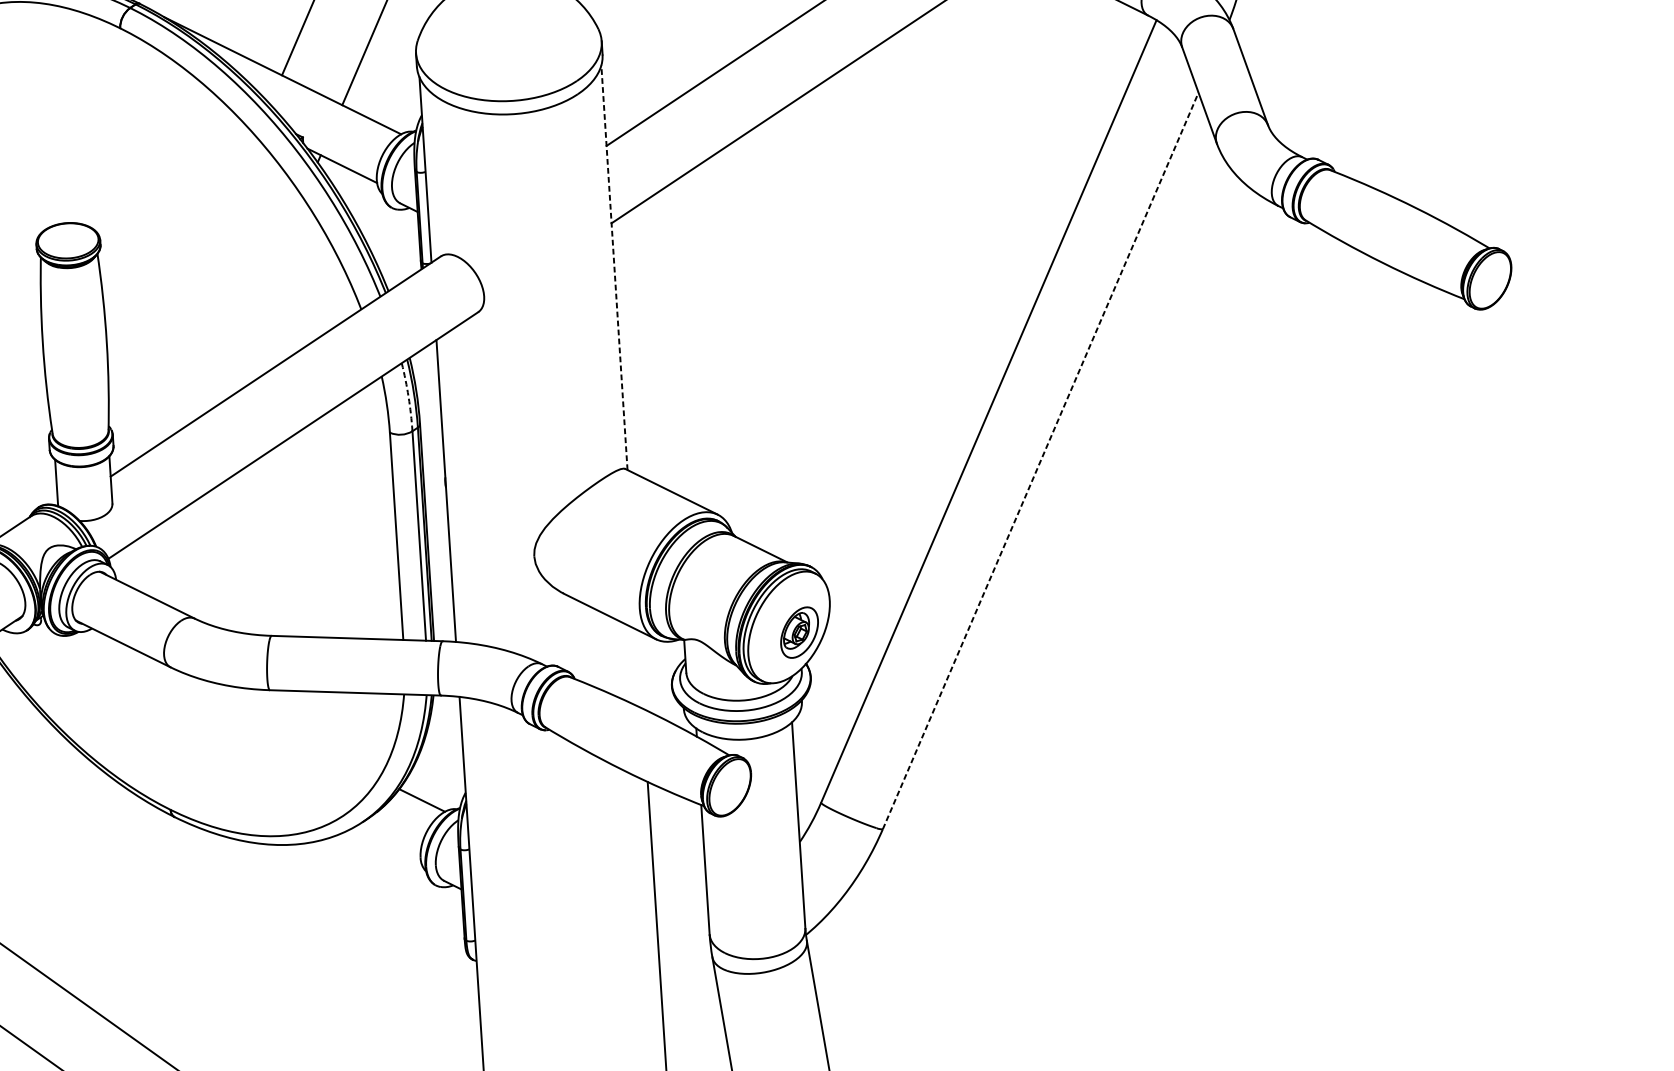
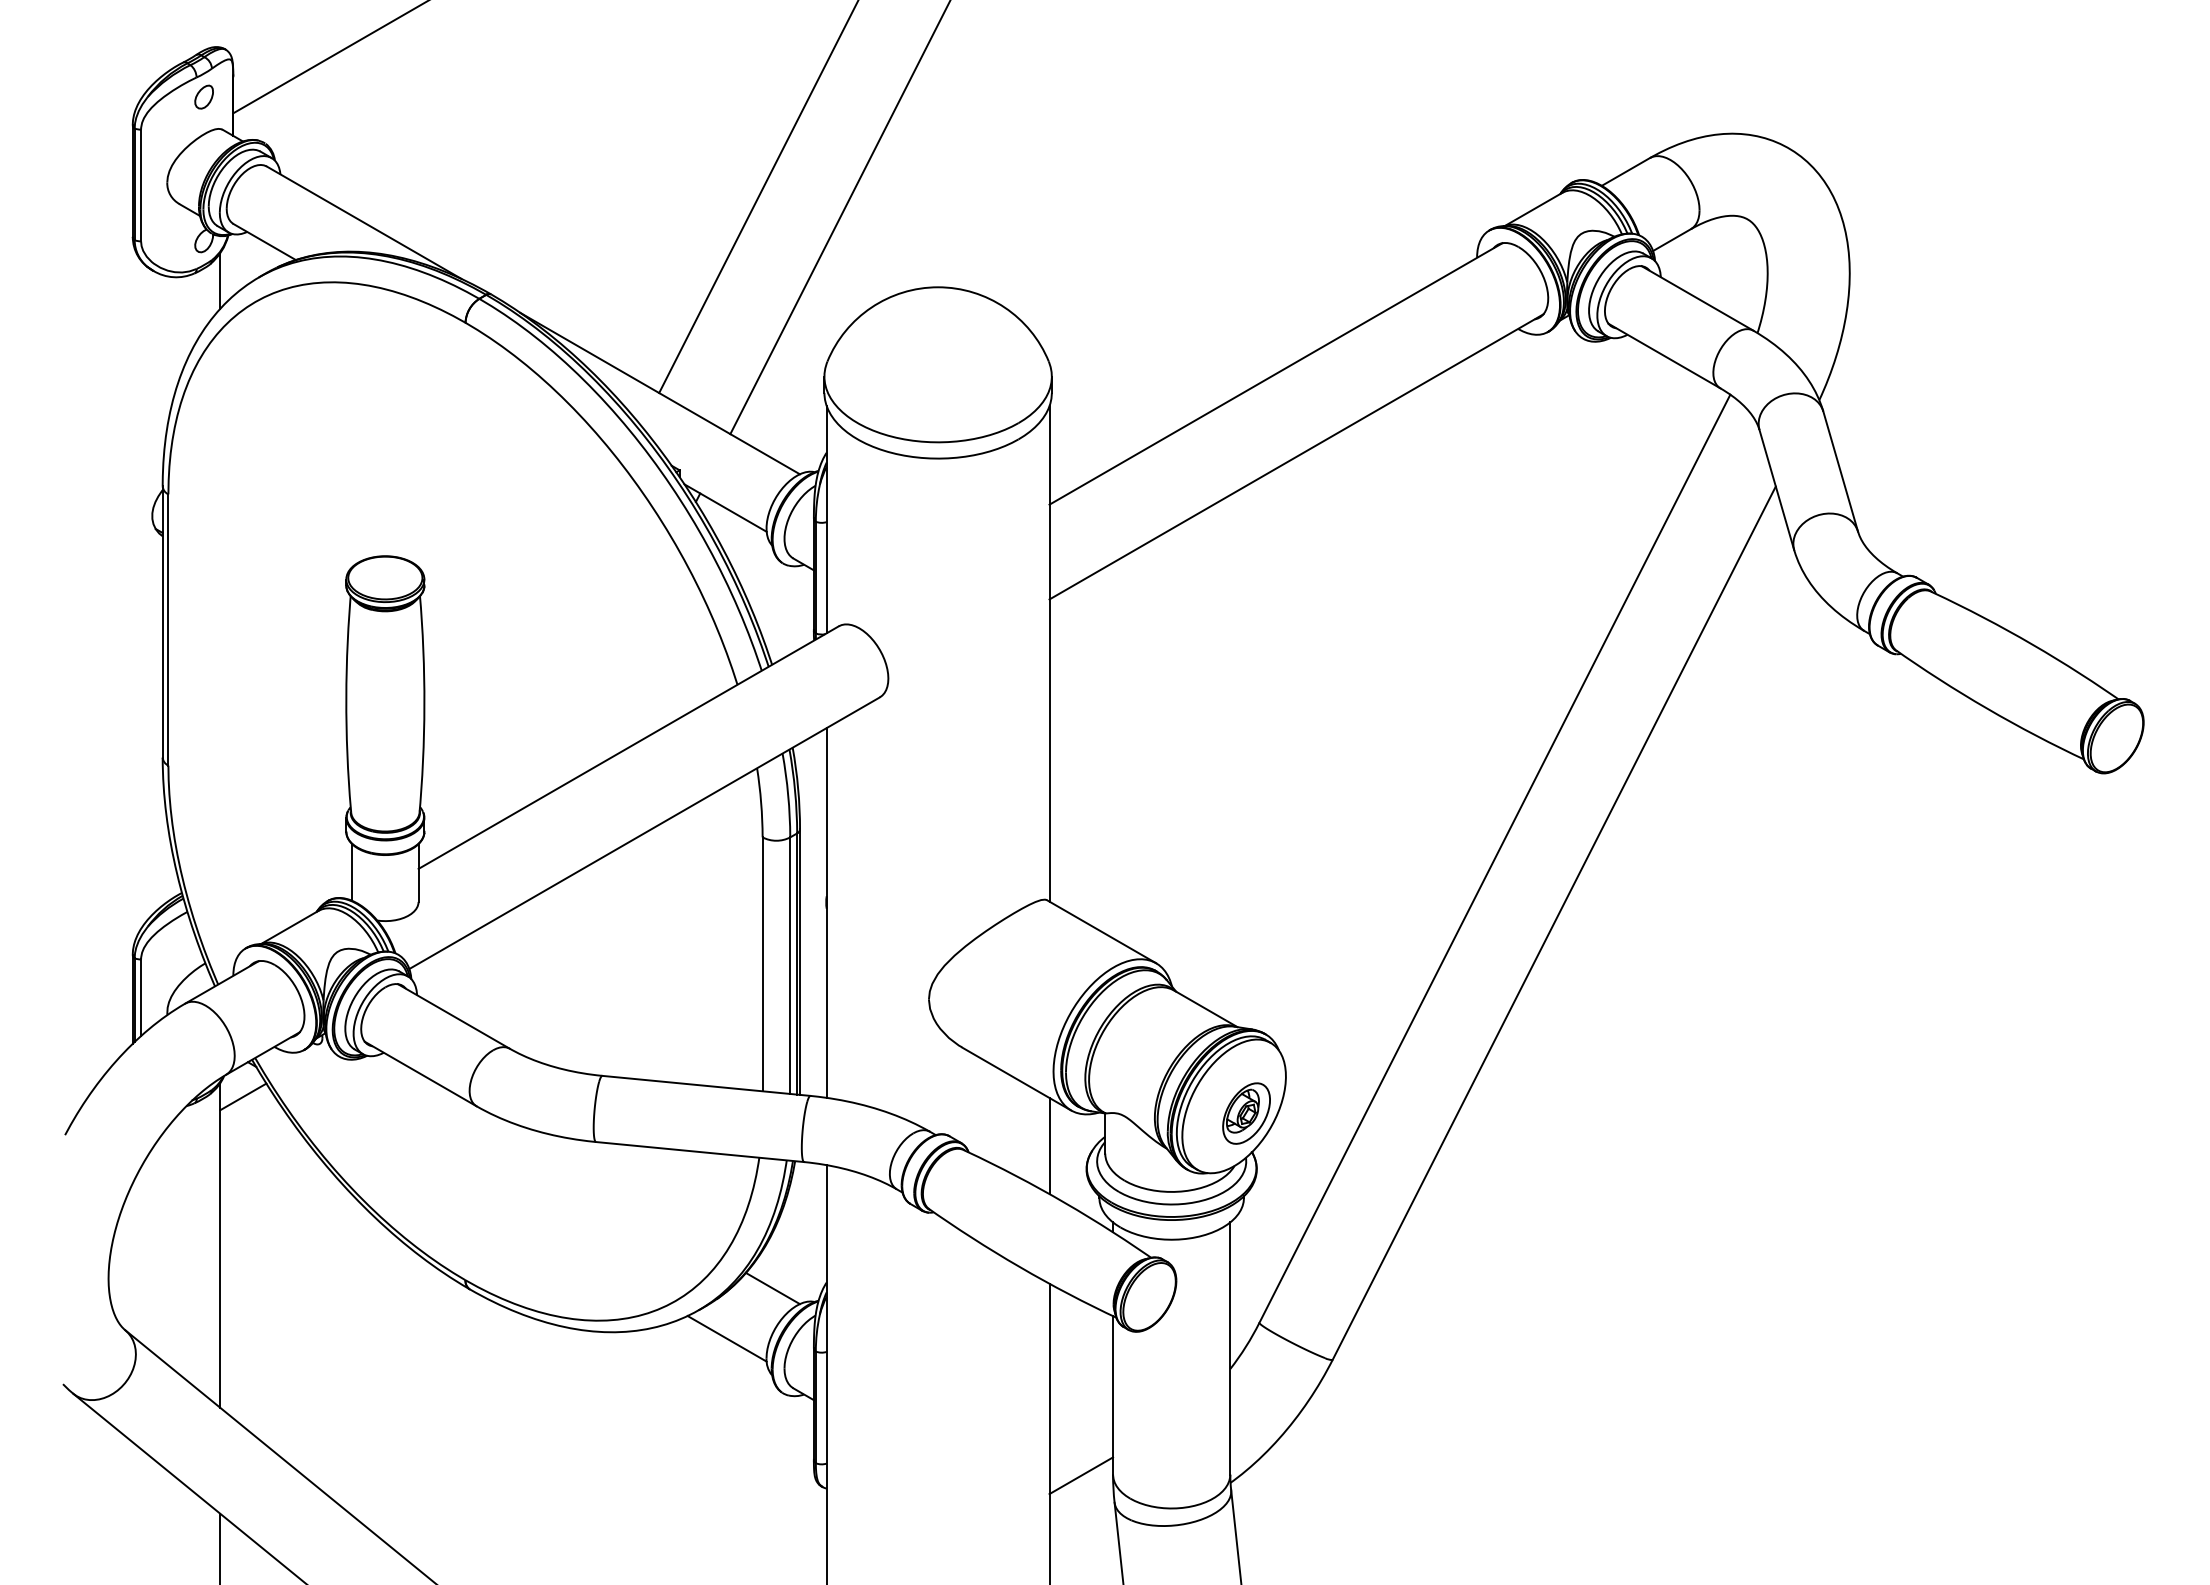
line: (614, 267) -> (1049, 653), dashed -> solid
arc: (408, 397) -> (788, 795), dashed -> solid
line: (1040, 461) -> (1554, 923), dashed -> solid
line: (640, 669) -> (1049, 1146), added
line: (386, 843) -> (726, 1338), added
line: (683, 936) -> (1081, 1475), added

